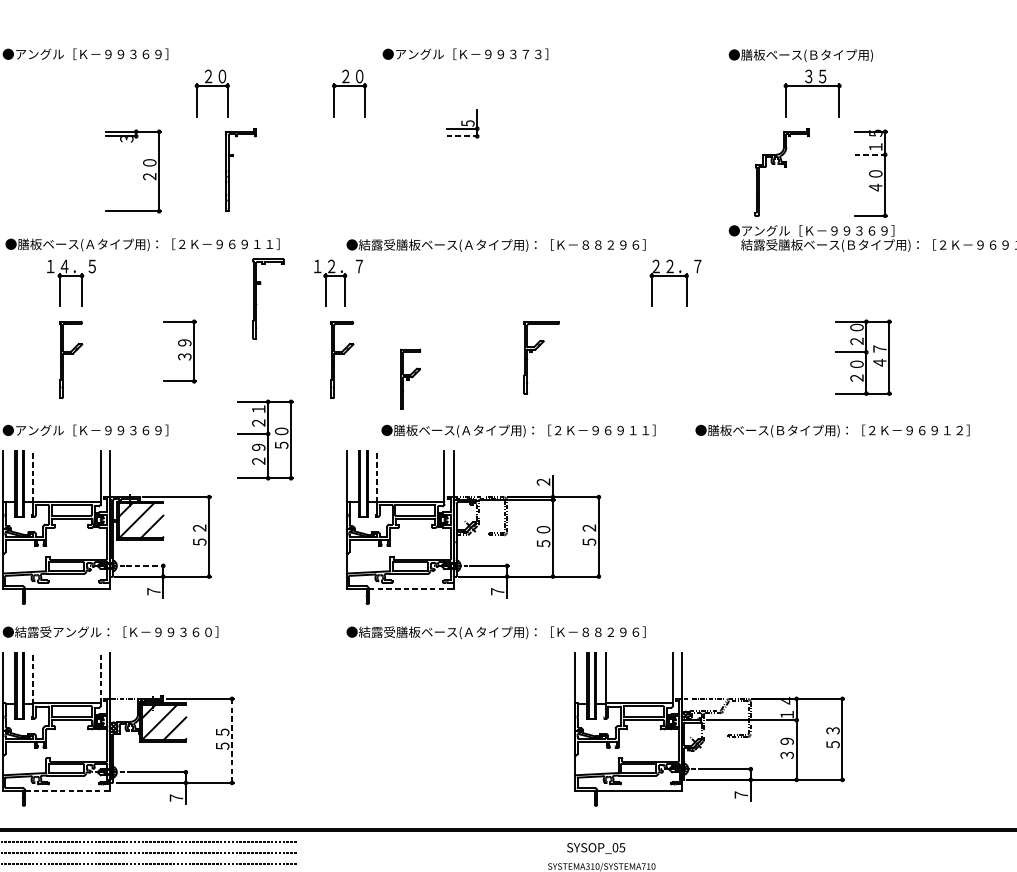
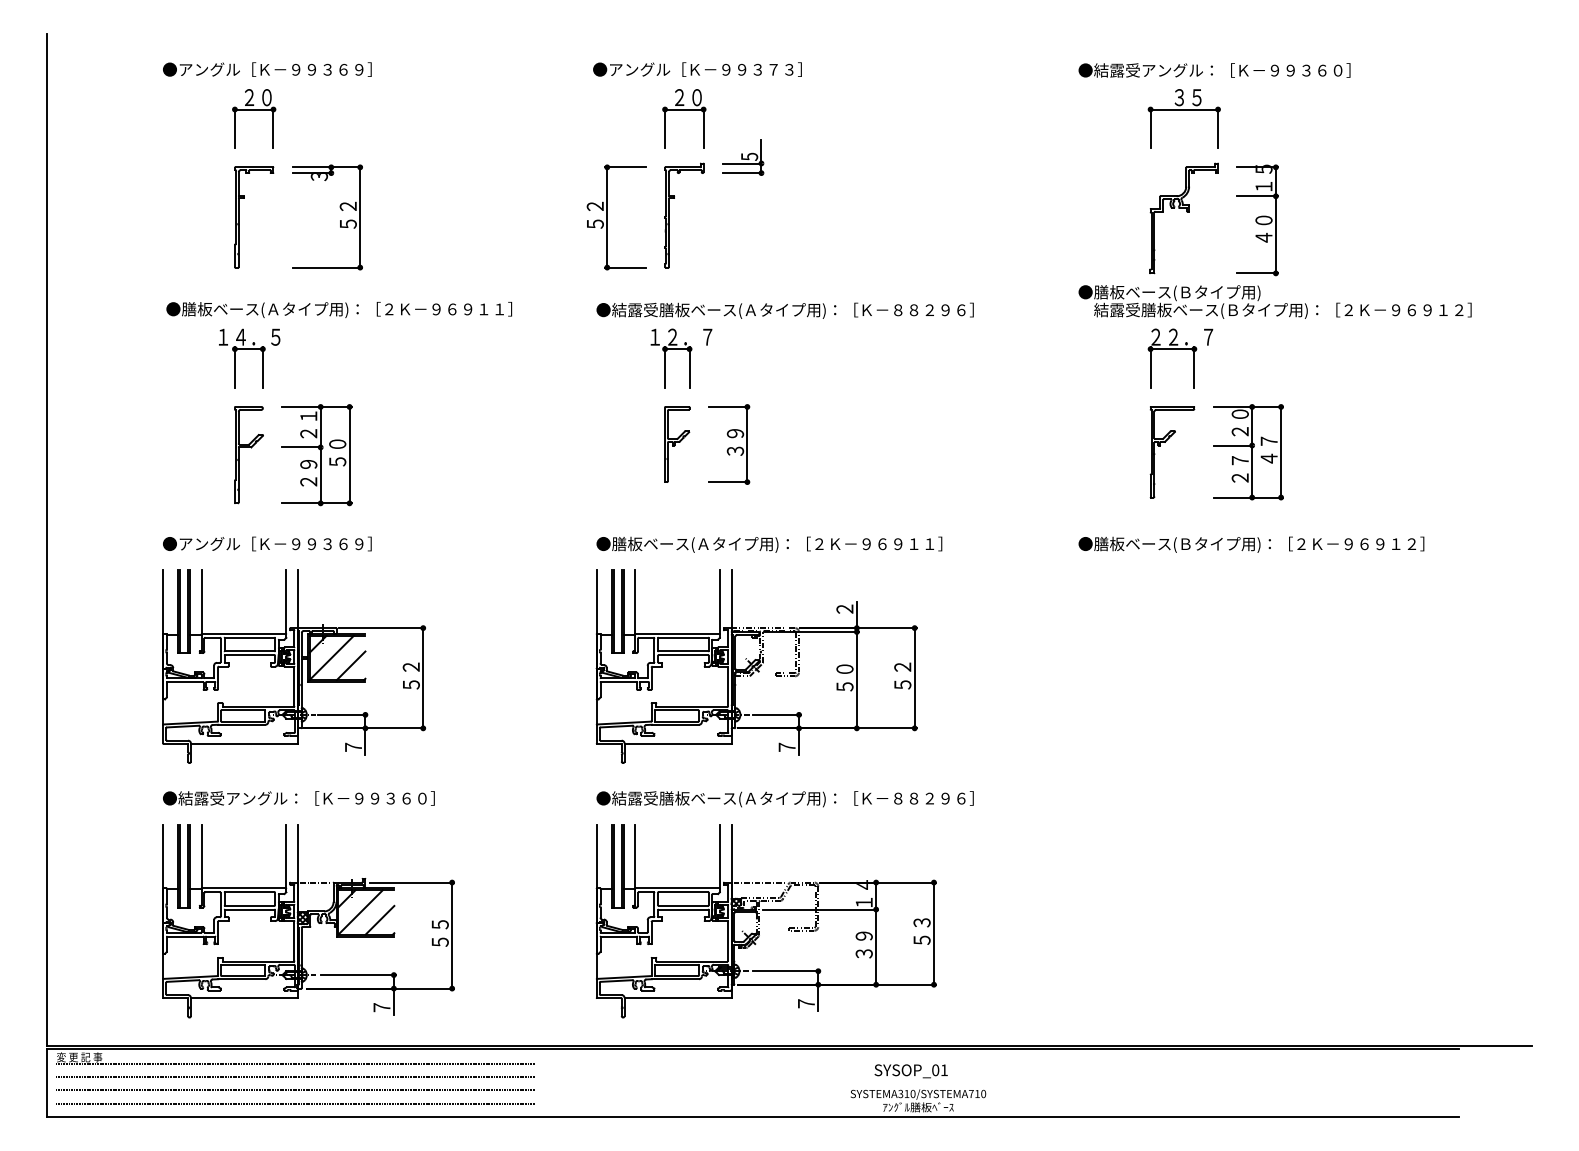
text: (465, 54) -> (697, 69), moved
text: (842, 55) -> (1222, 71), ●膳板ベース(Ｂタイプ用) -> ●結露受アングル：［Ｋ－９９３６０］
part: (212, 86) -> (254, 110), moved
part: (349, 86) -> (684, 110), moved
line: (462, 136) -> (742, 173), dashed -> solid
line: (871, 154) -> (1258, 196), dashed -> solid
part: (784, 167) -> (1186, 212), moved
text: (149, 169) -> (347, 214), ２０ -> ５２
part: (229, 169) -> (669, 215), moved
part: (355, 171) -> (607, 217), added
text: (817, 231) -> (1190, 293), ●アングル［Ｋ－９９３６９］ -> ●膳板ベース(Ｂタイプ用)
part: (675, 276) -> (1180, 349), moved
part: (344, 283) -> (689, 358), moved
part: (256, 299) -> (239, 217), moved
part: (536, 349) -> (1165, 442), moved
part: (180, 351) -> (729, 444), moved
part: (344, 354) -> (593, 448), removed
text: (856, 364) -> (1239, 460), ２０ -> ２７
part: (410, 379) -> (677, 444), moved
text: (518, 430) -> (769, 544), moved
text: (832, 430) -> (1251, 544), moved
part: (264, 440) -> (316, 455), moved
line: (33, 476) -> (201, 602), dashed -> solid
line: (377, 476) -> (635, 602), dashed -> solid
line: (145, 565) -> (343, 714), dashed -> solid
line: (411, 588) -> (678, 743), dashed -> solid
line: (33, 678) -> (201, 856), dashed -> solid
line: (100, 678) -> (286, 856), dashed -> solid
part: (708, 729) -> (765, 921), moved
line: (232, 741) -> (452, 936), dashed -> solid
line: (67, 790) -> (244, 998), dashed -> solid
text: (621, 847) -> (943, 1070), SYSOP_05 -> SYSOP_01

